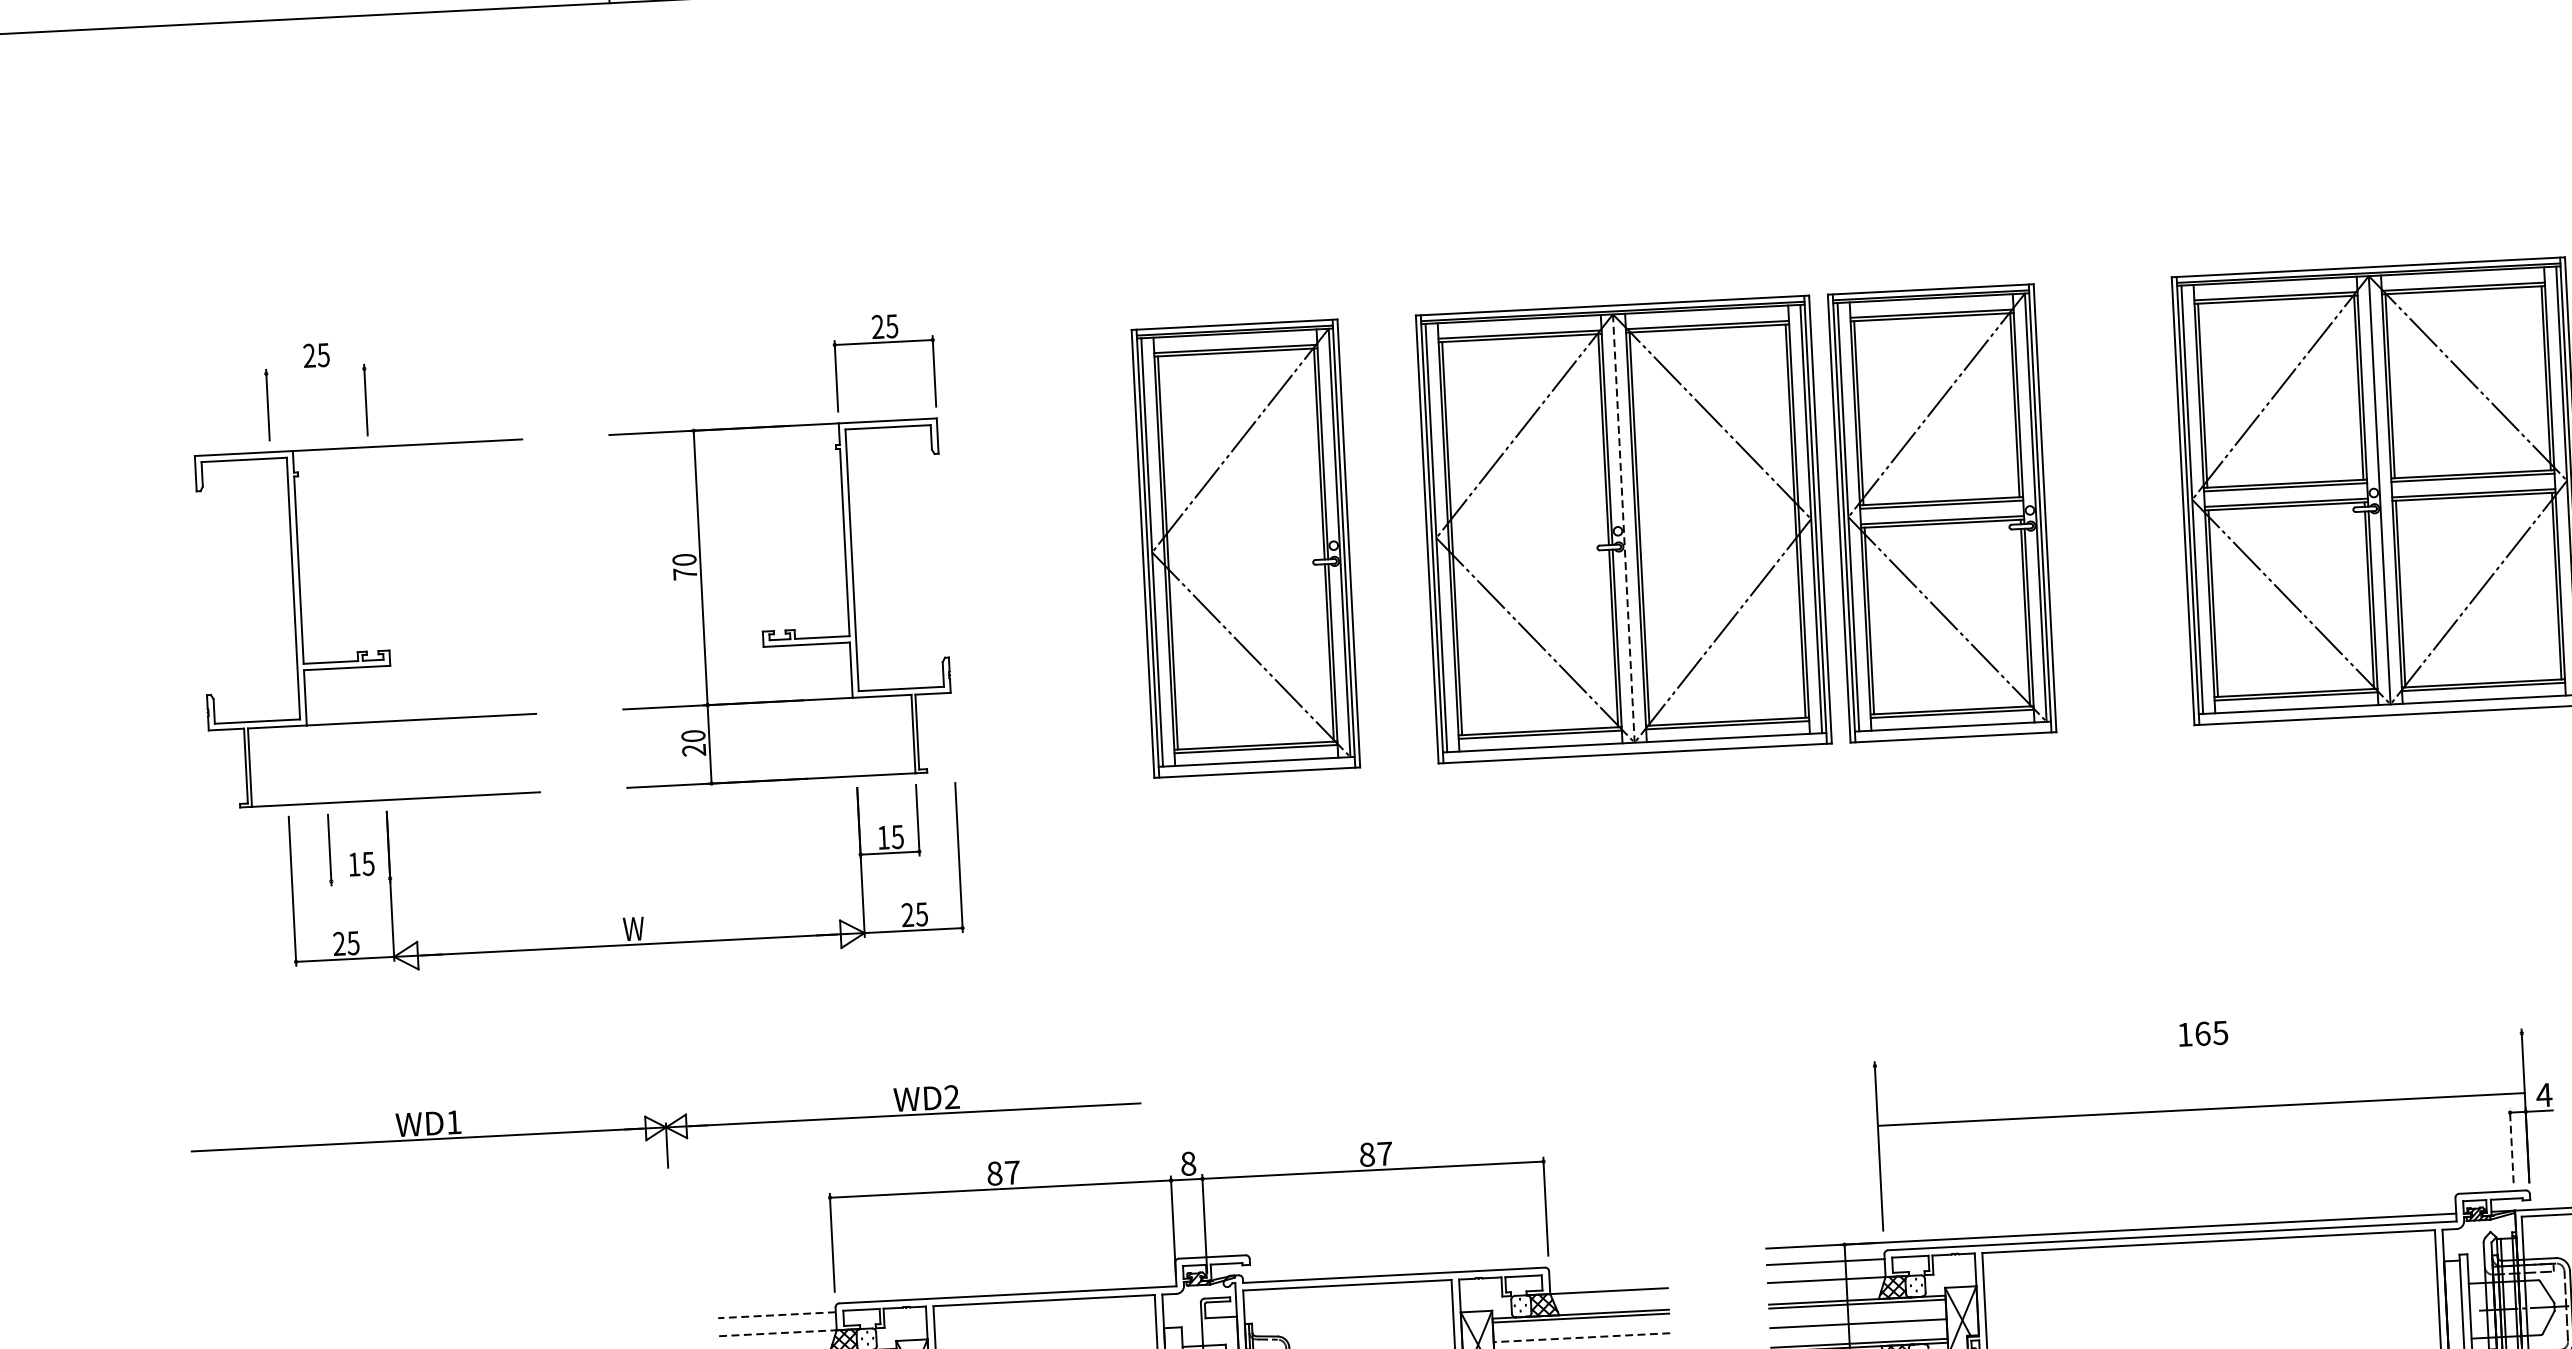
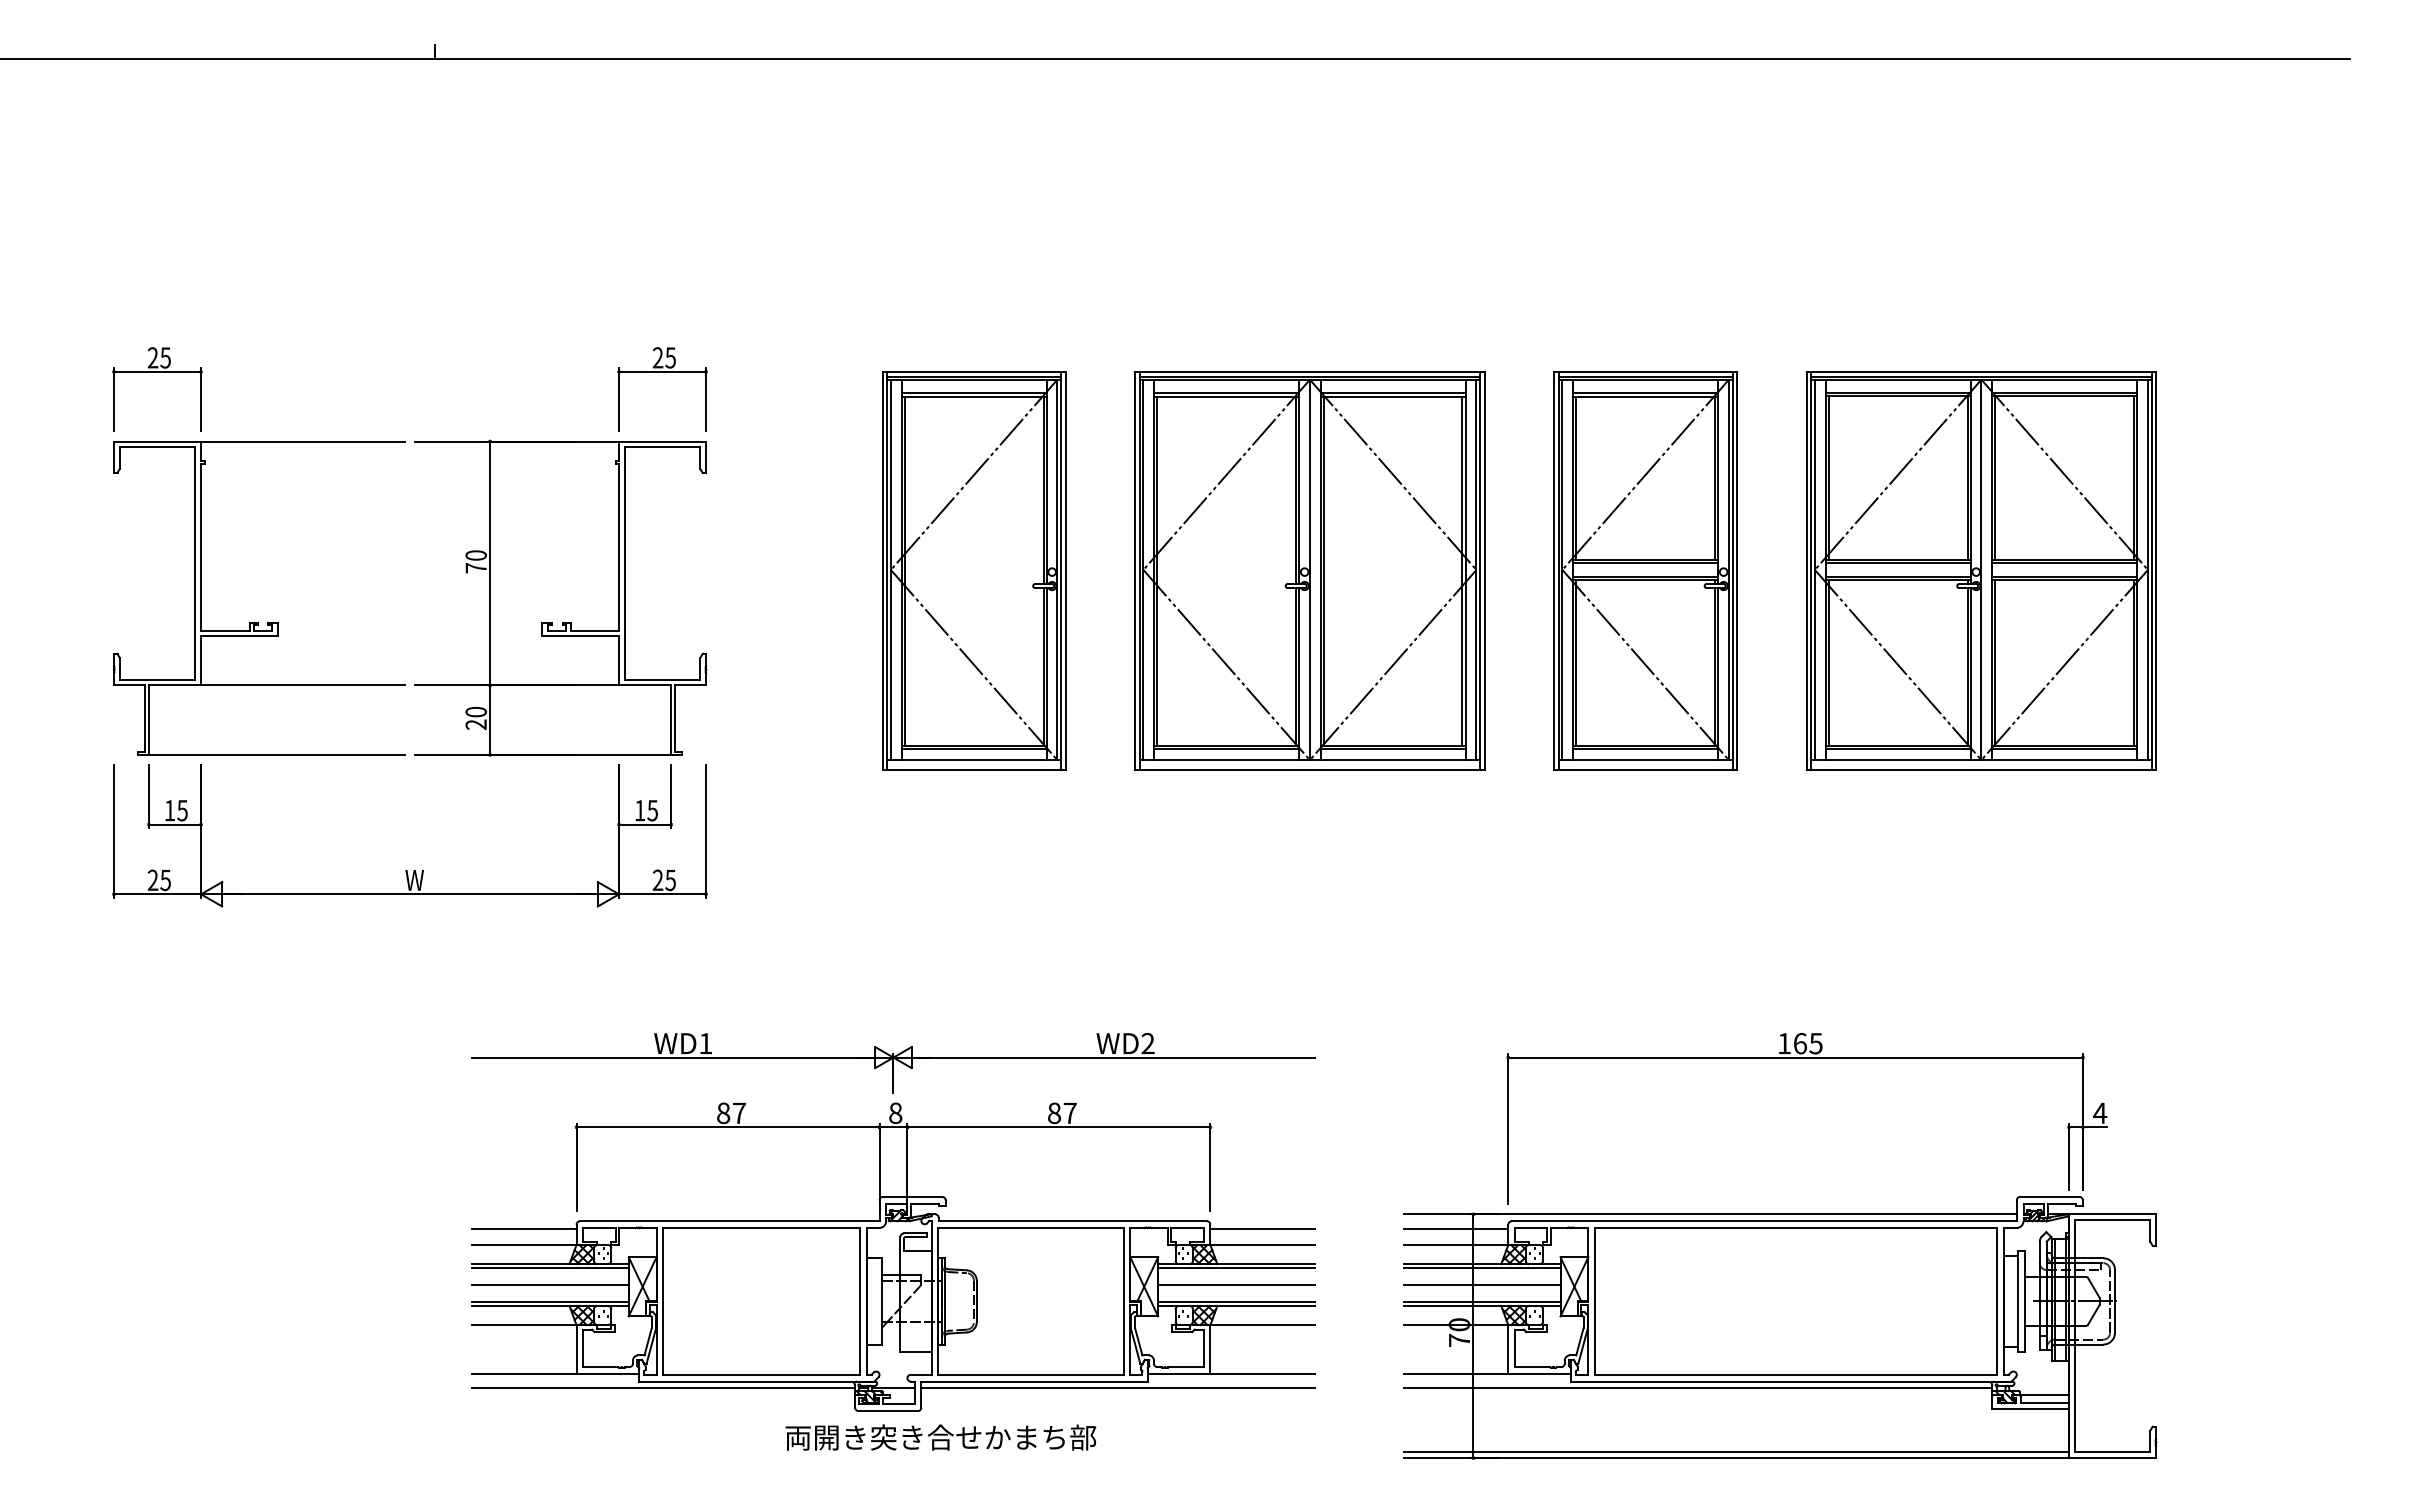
line: (315, 370) -> (157, 371), added
part: (1941, 513) -> (1645, 570), moved
line: (1623, 529) -> (1309, 570), dashed -> solid
part: (367, 651) -> (258, 622), moved
line: (360, 879) -> (174, 824), added
line: (2201, 1109) -> (1795, 1057), moved
part: (666, 1132) -> (893, 1062), moved
line: (2512, 1145) -> (2069, 1156), dashed -> solid
line: (1607, 1272) -> (1262, 1228), added
line: (776, 1314) -> (523, 1228), dashed -> solid
line: (778, 1332) -> (524, 1244), dashed -> solid
line: (1581, 1338) -> (1236, 1285), dashed -> solid

